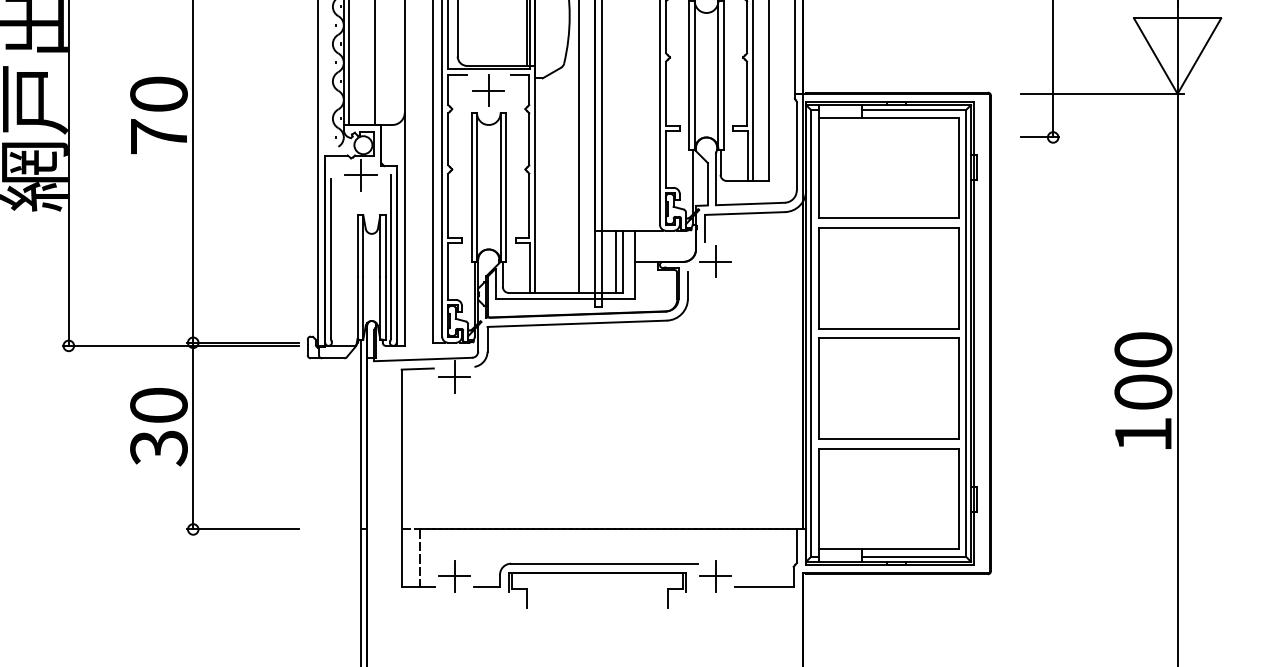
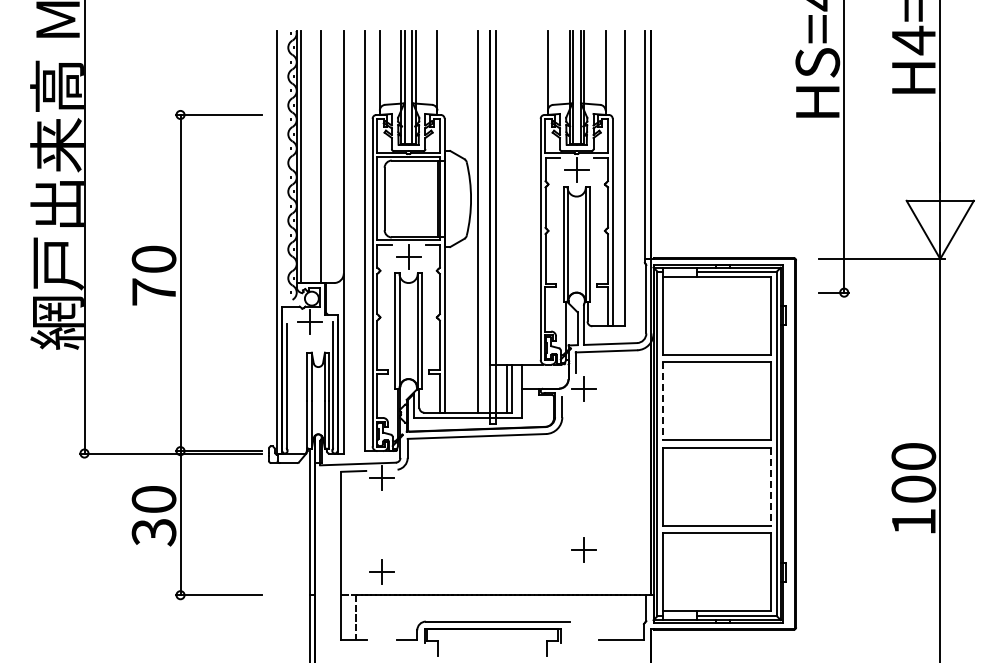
line: (819, 278) -> (663, 401), solid -> dashed
line: (958, 389) -> (771, 487), solid -> dashed
part: (453, 575) -> (381, 571), moved
part: (715, 575) -> (583, 549), moved

